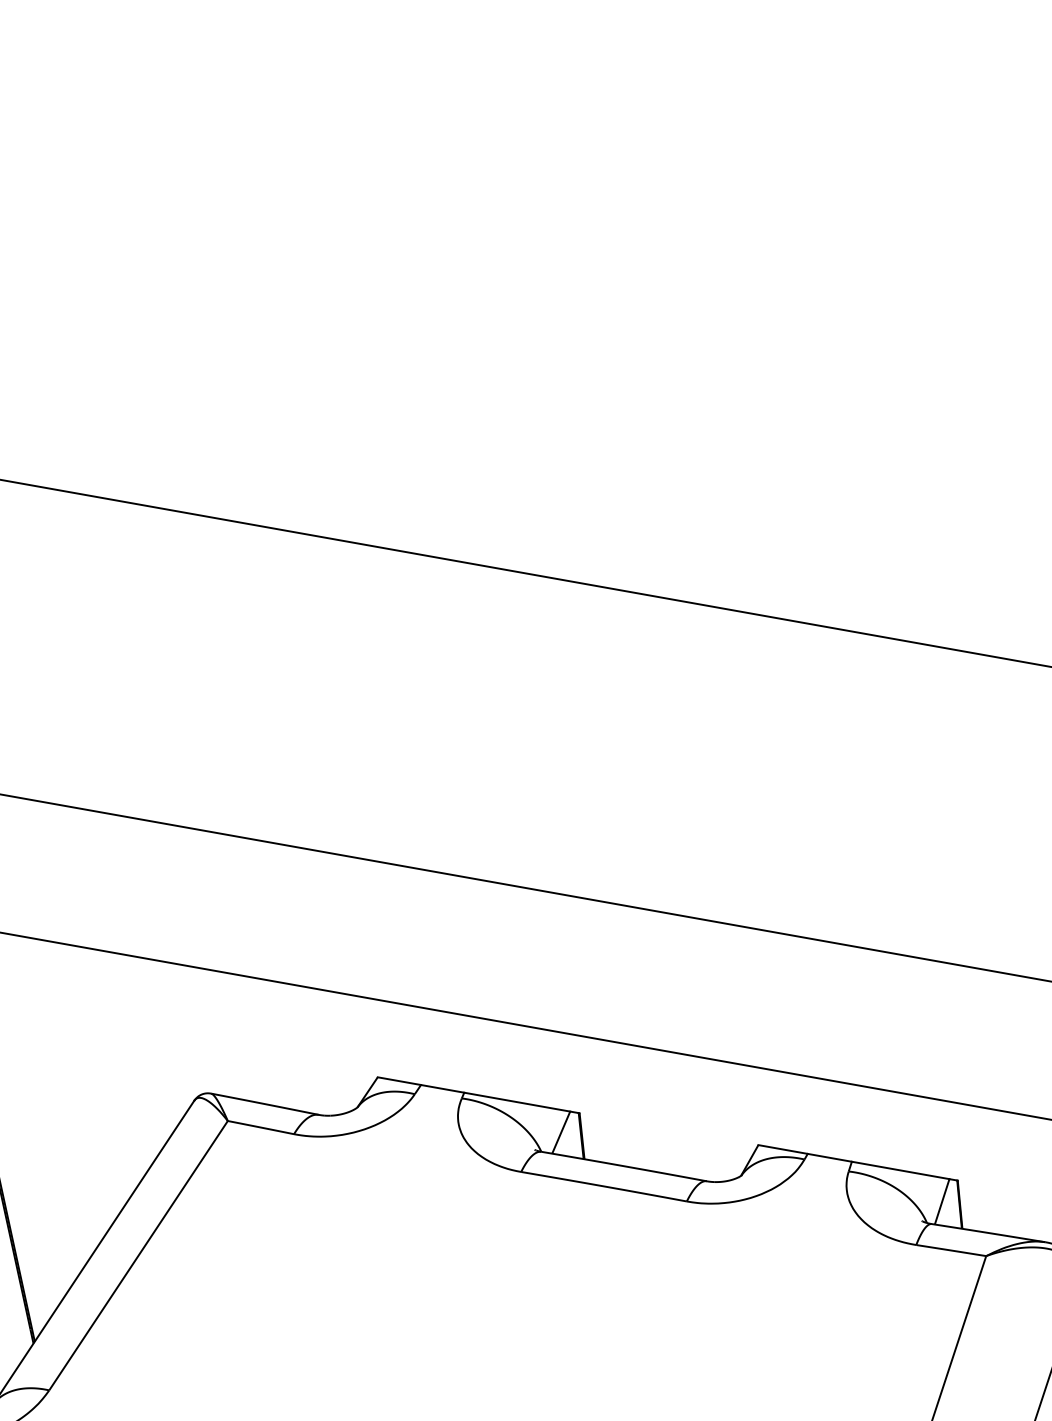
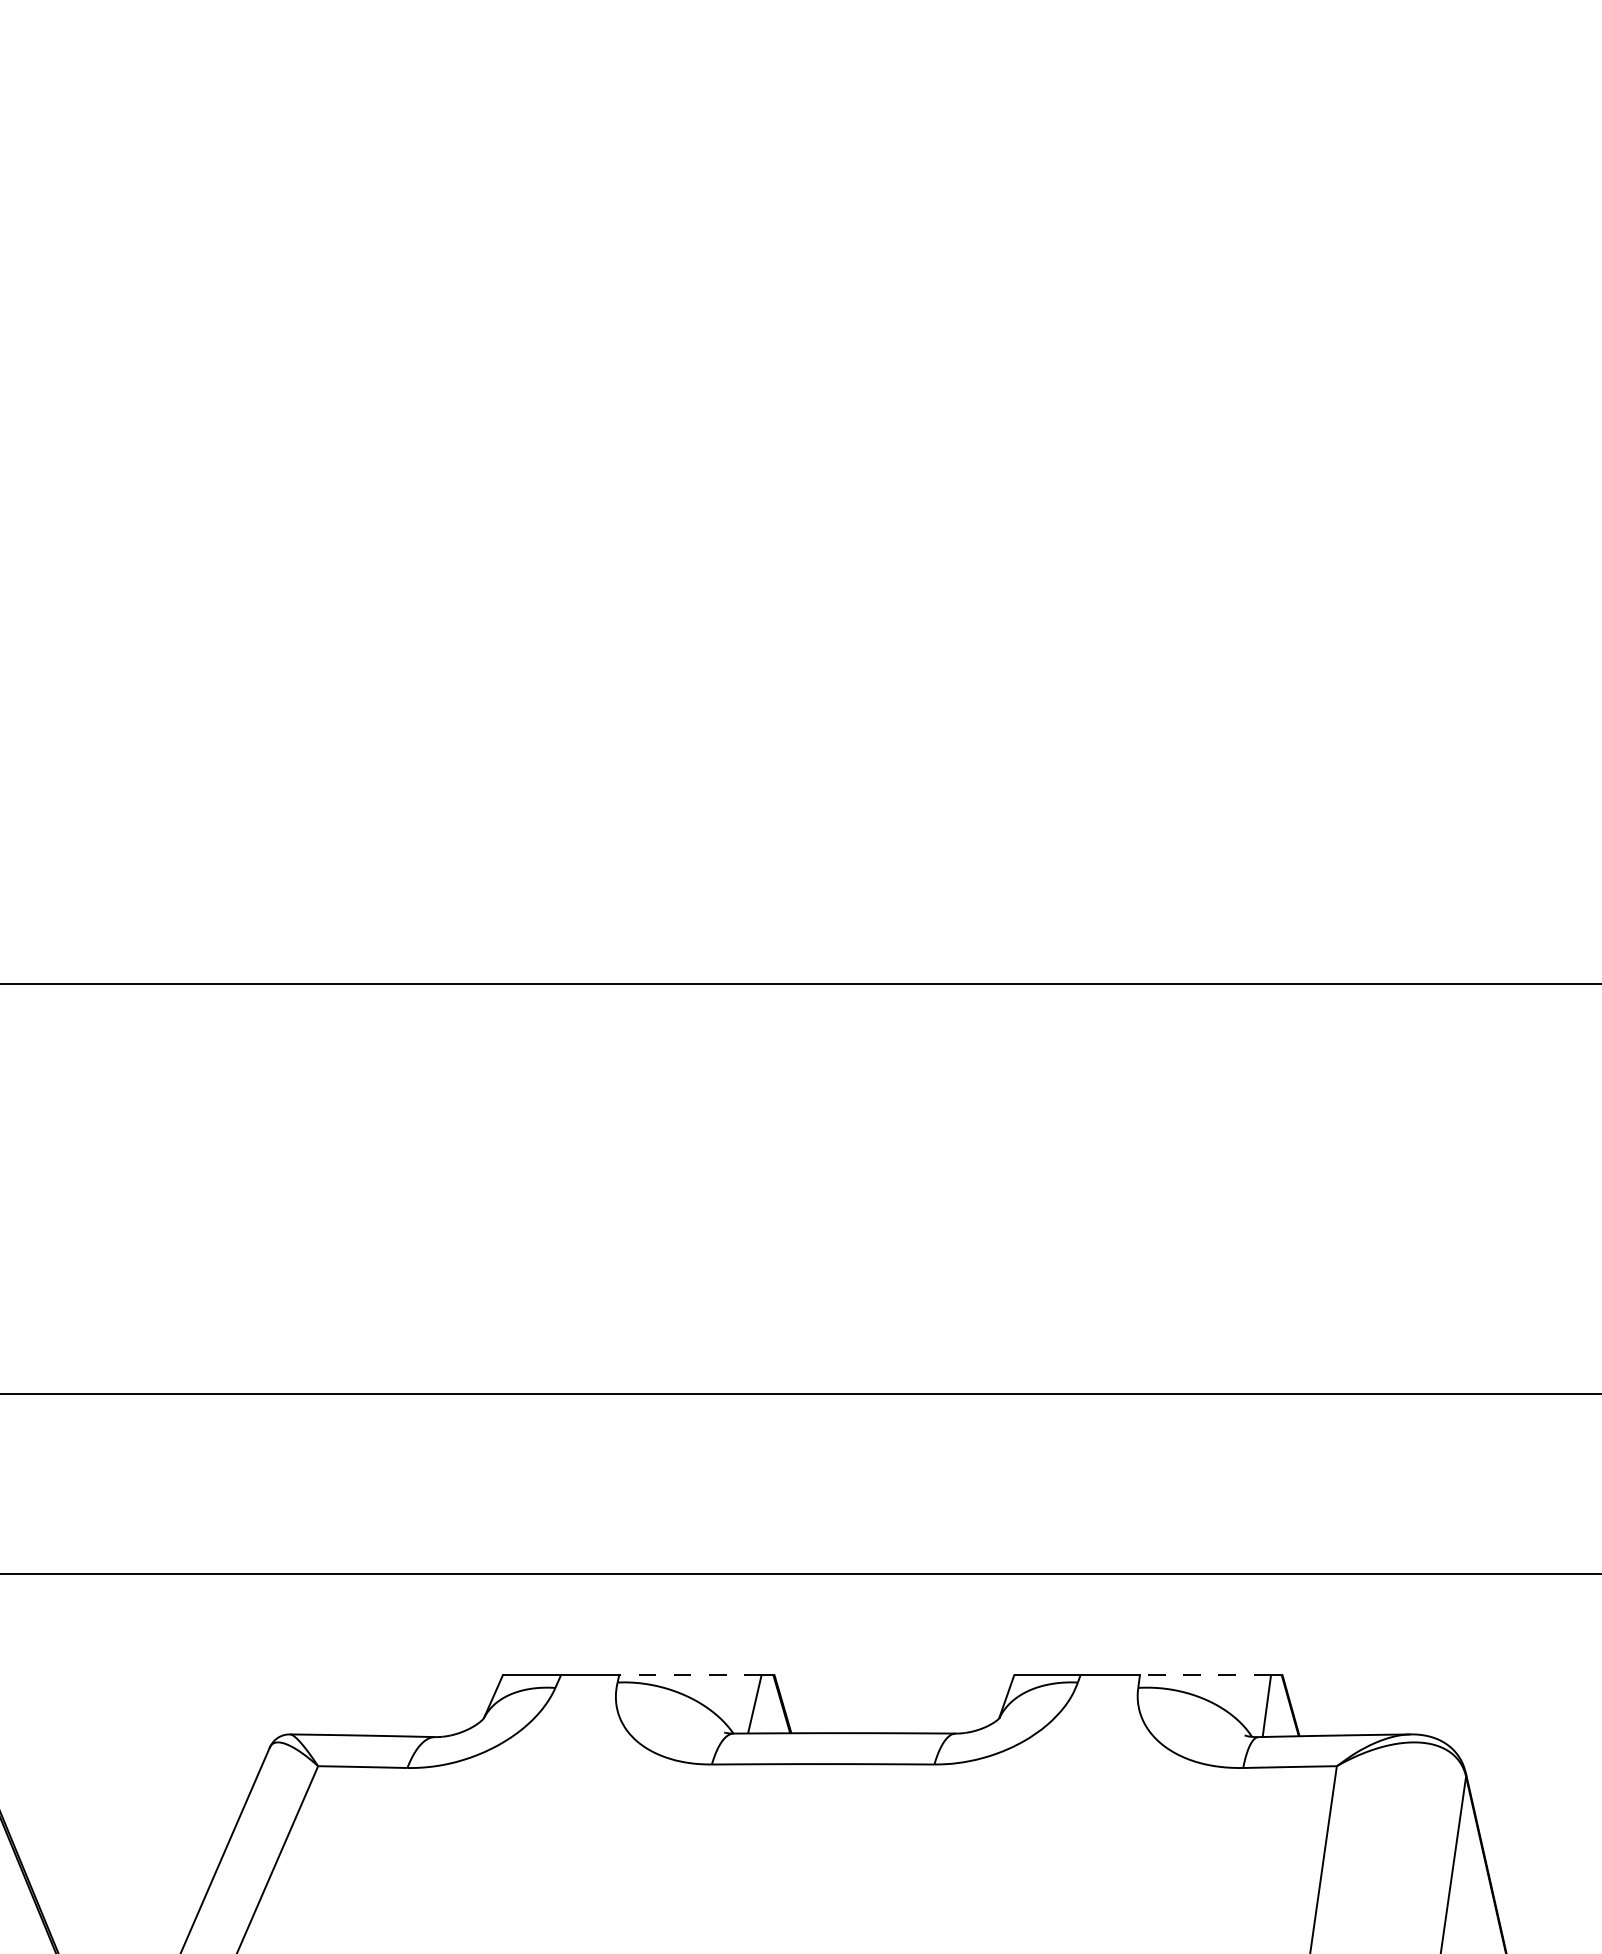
line: (517, 1102) -> (690, 1674), solid -> dashed
line: (900, 1170) -> (1205, 1674), solid -> dashed

